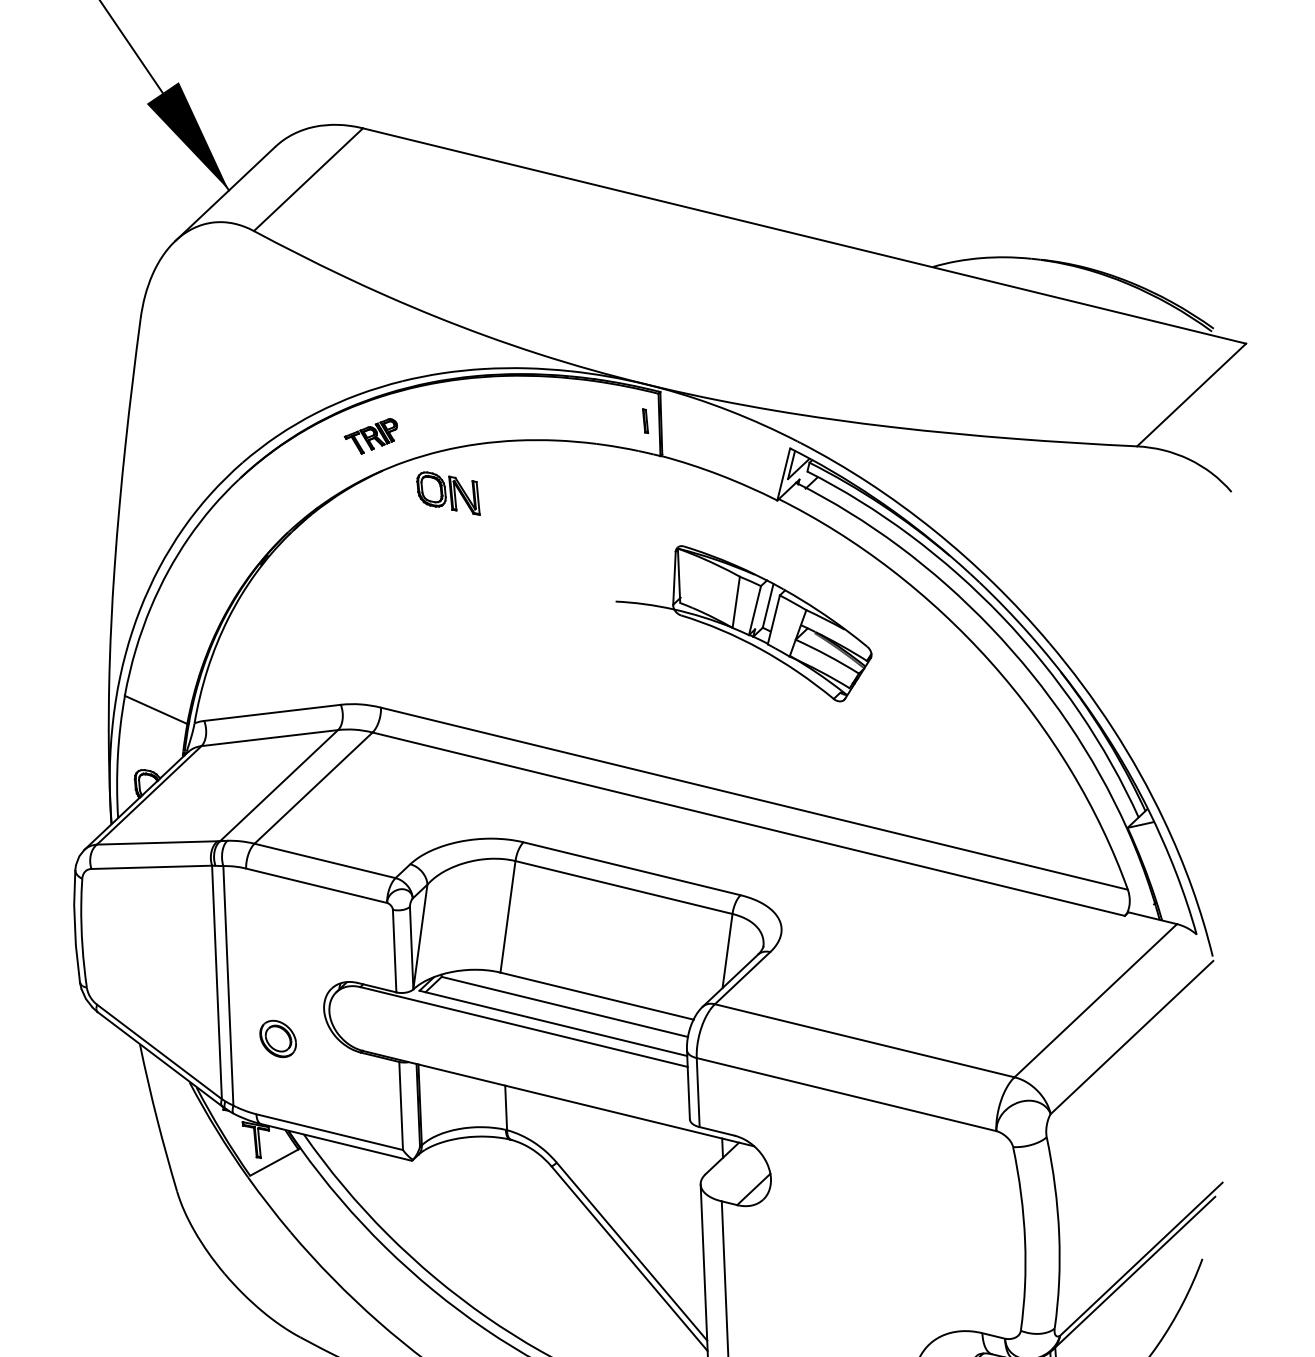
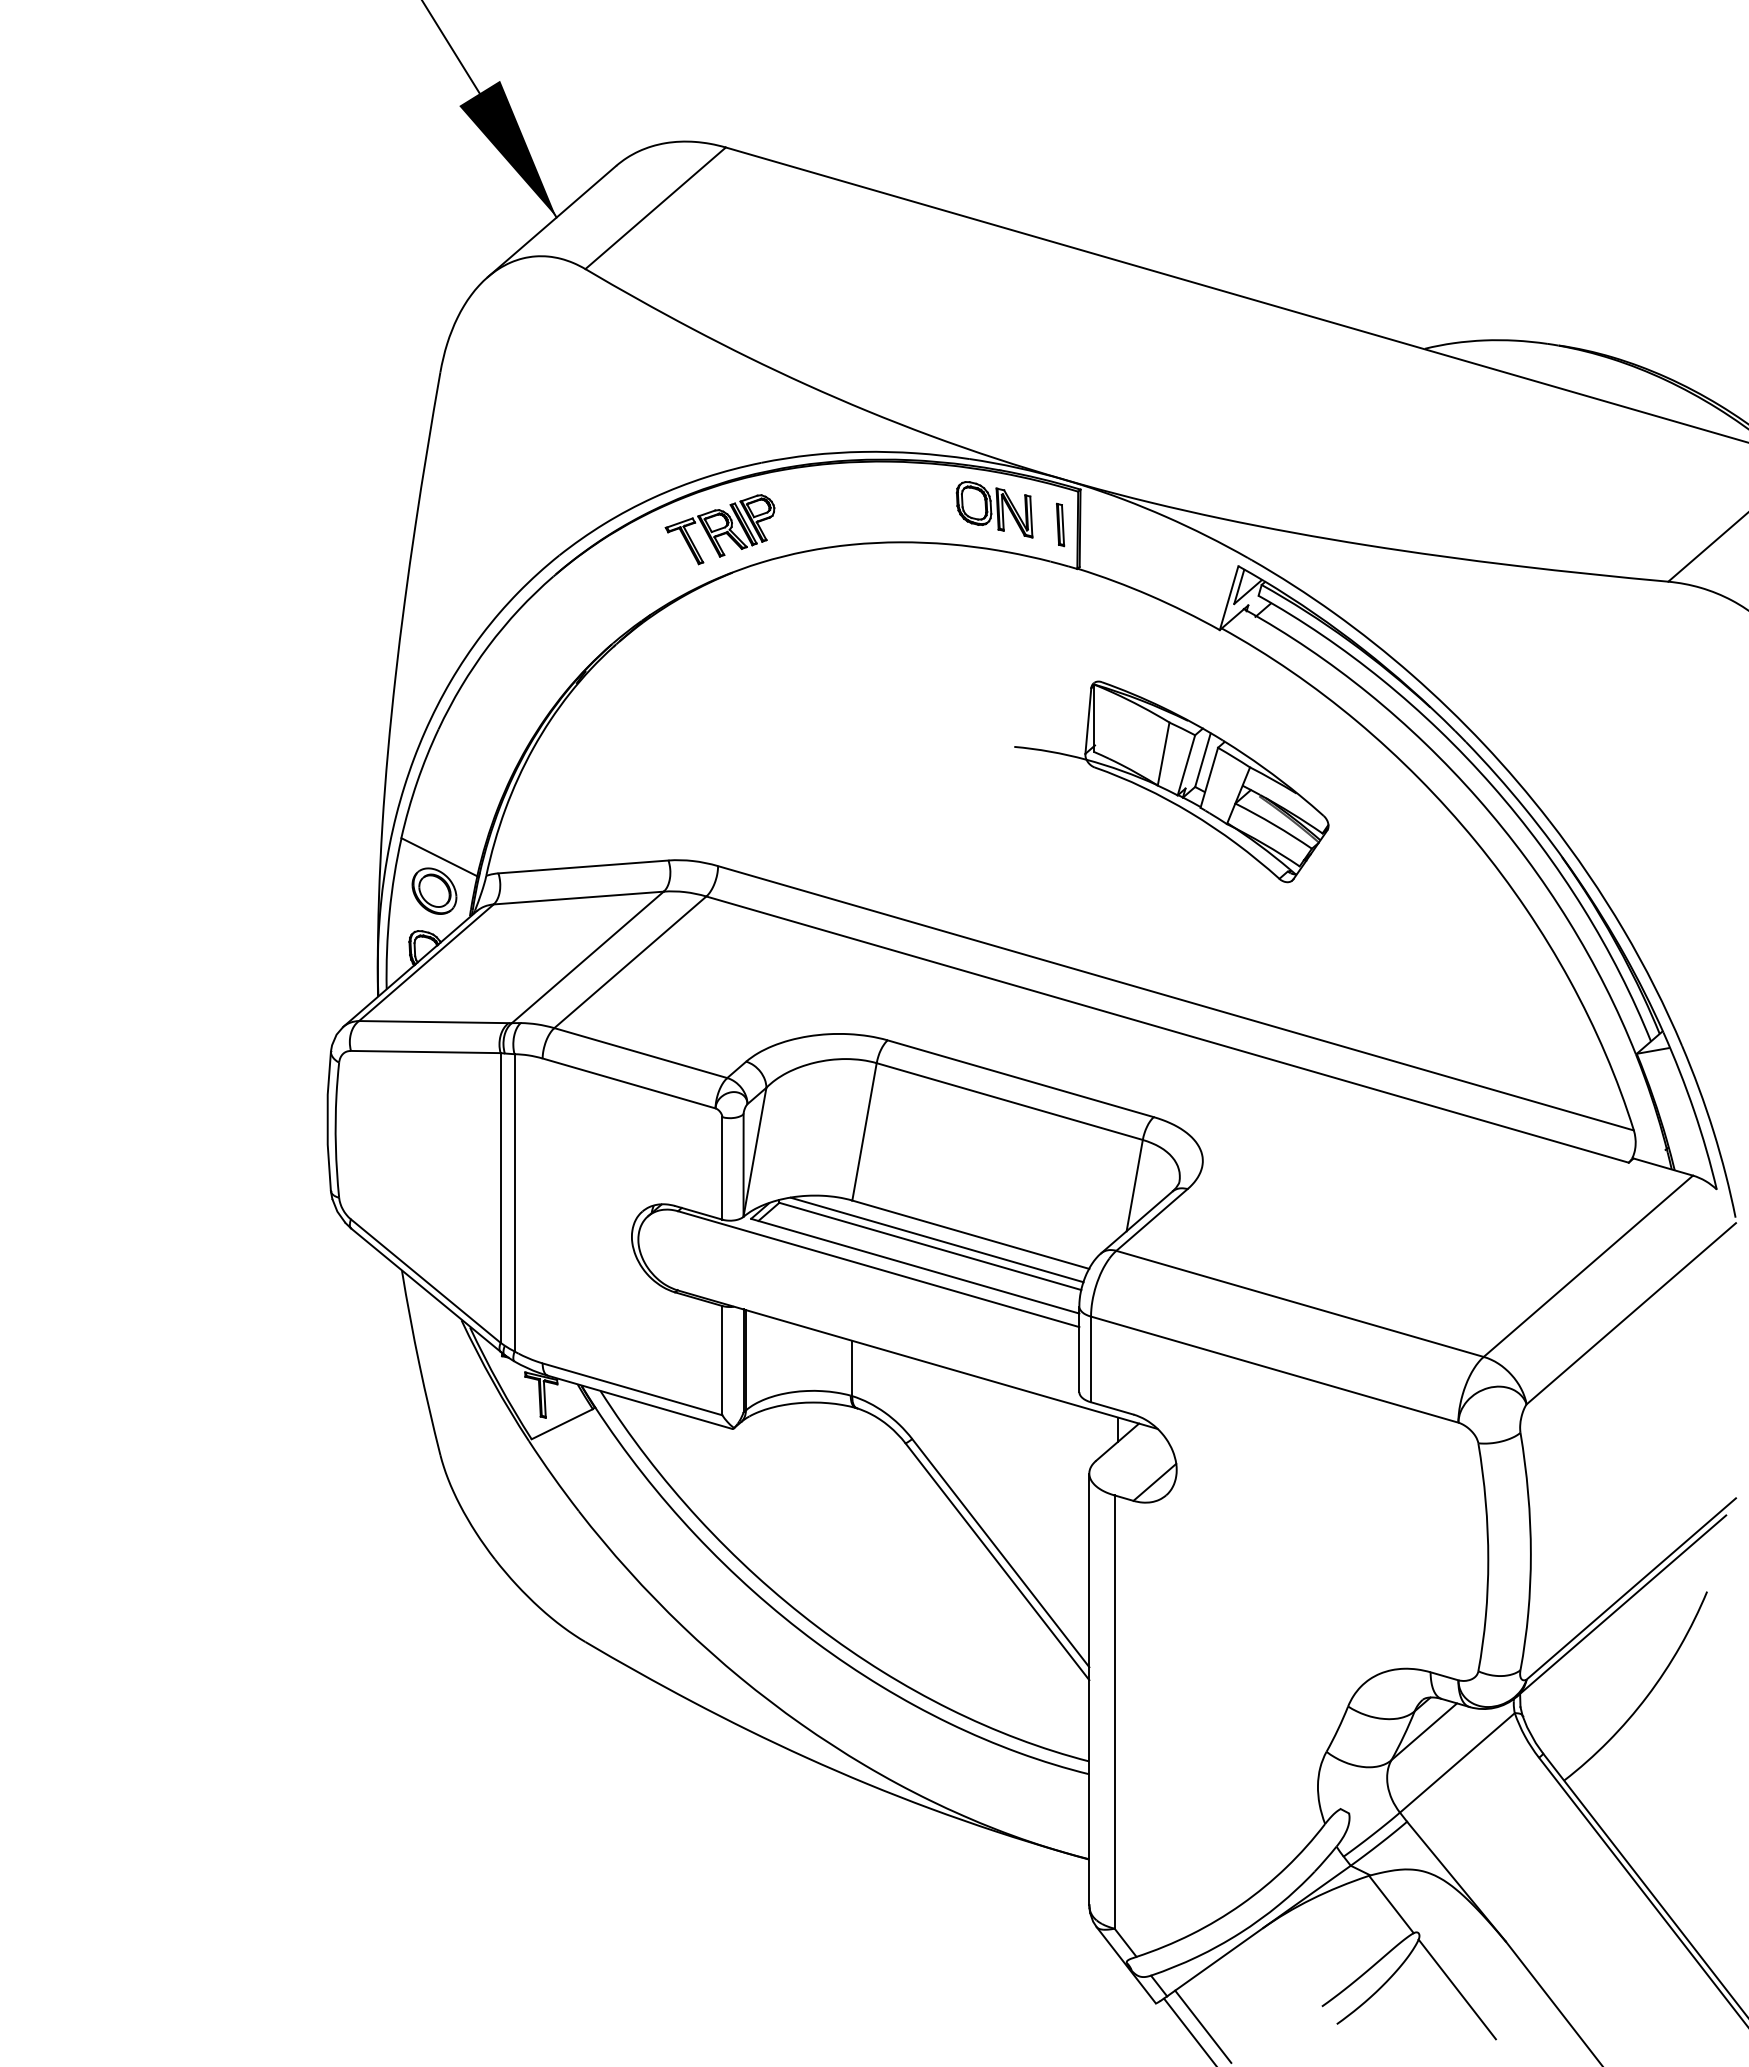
part: (645, 420) -> (1060, 524), size x1.43
part: (370, 436) -> (719, 529), size x1.67
part: (448, 493) -> (994, 509), moved
line: (569, 1001) -> (936, 1239), added
part: (278, 1038) -> (434, 890), moved

